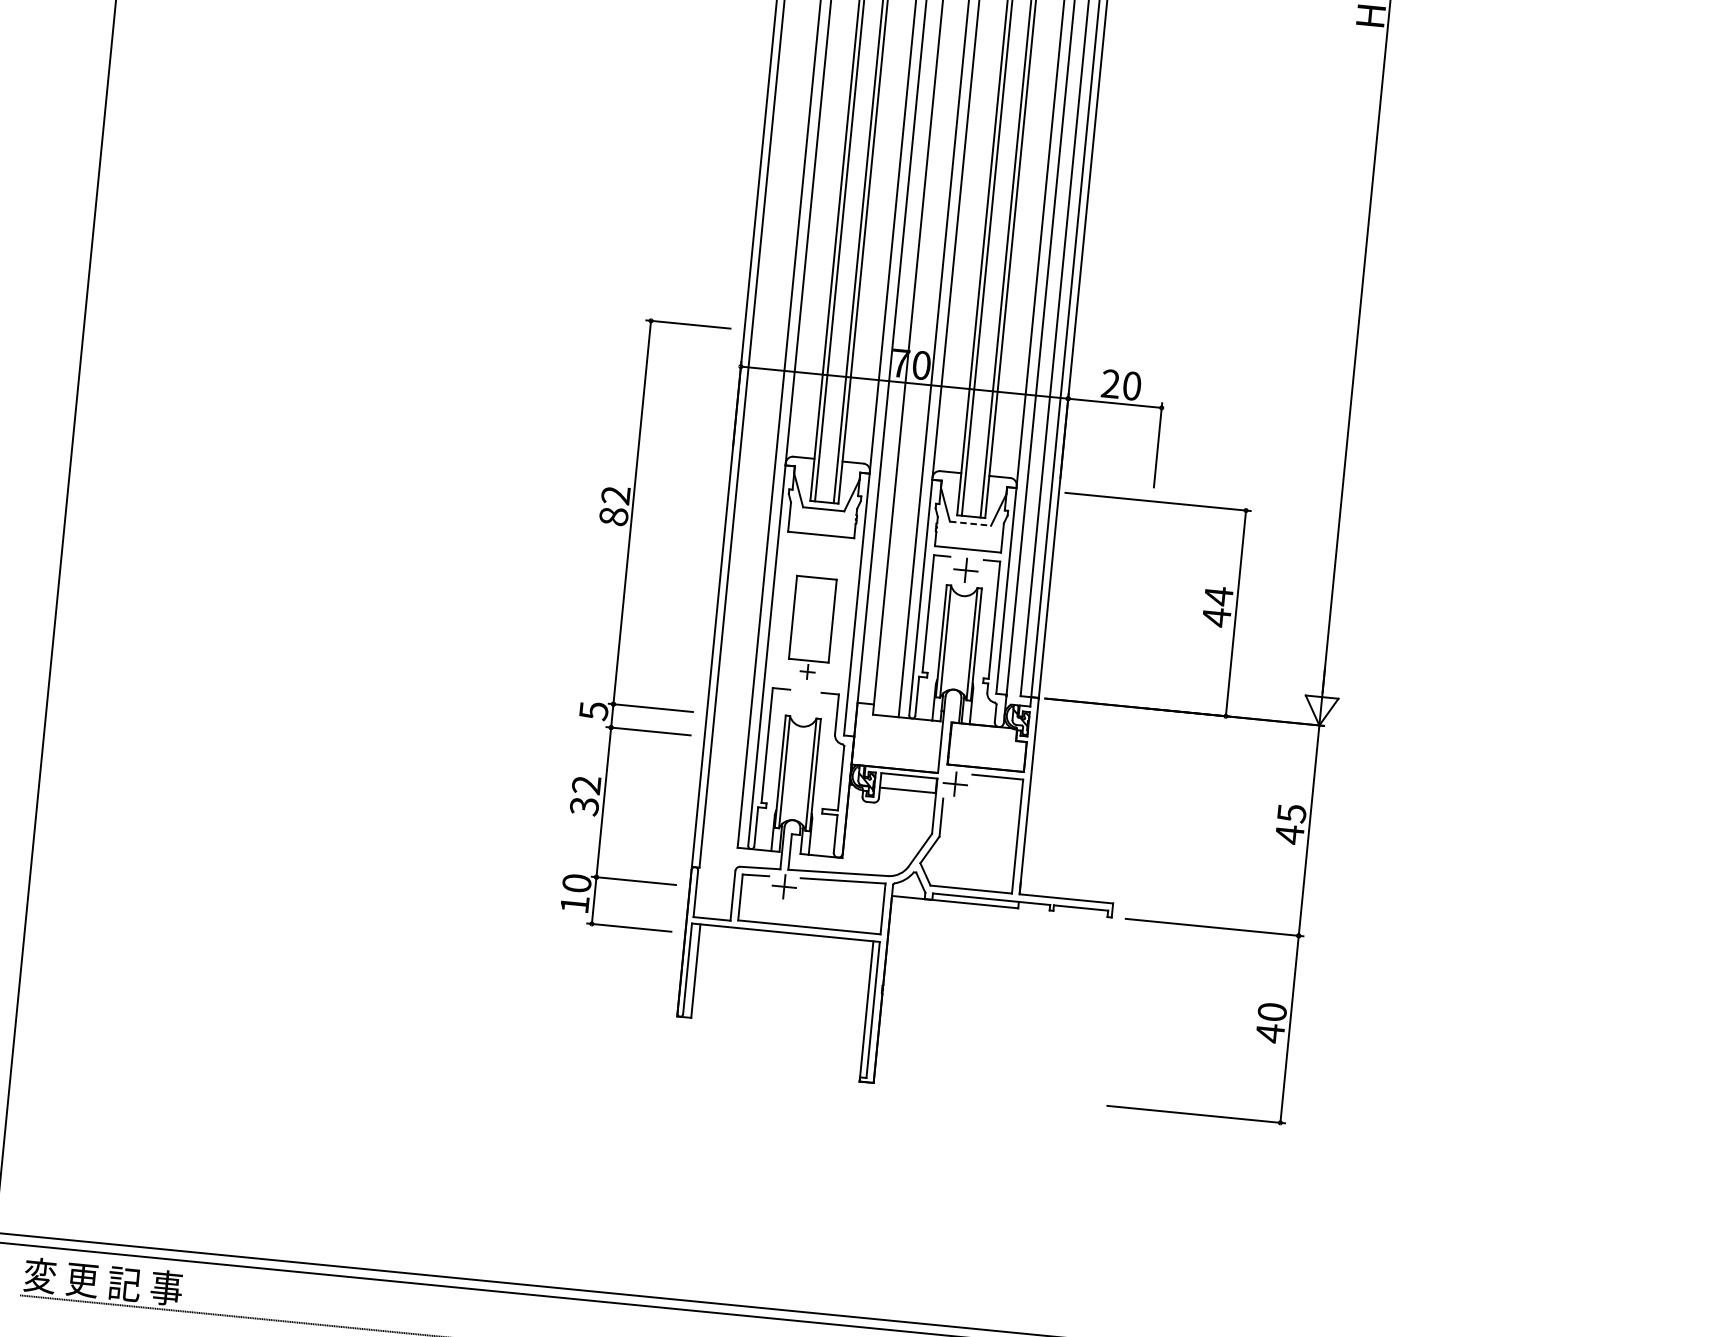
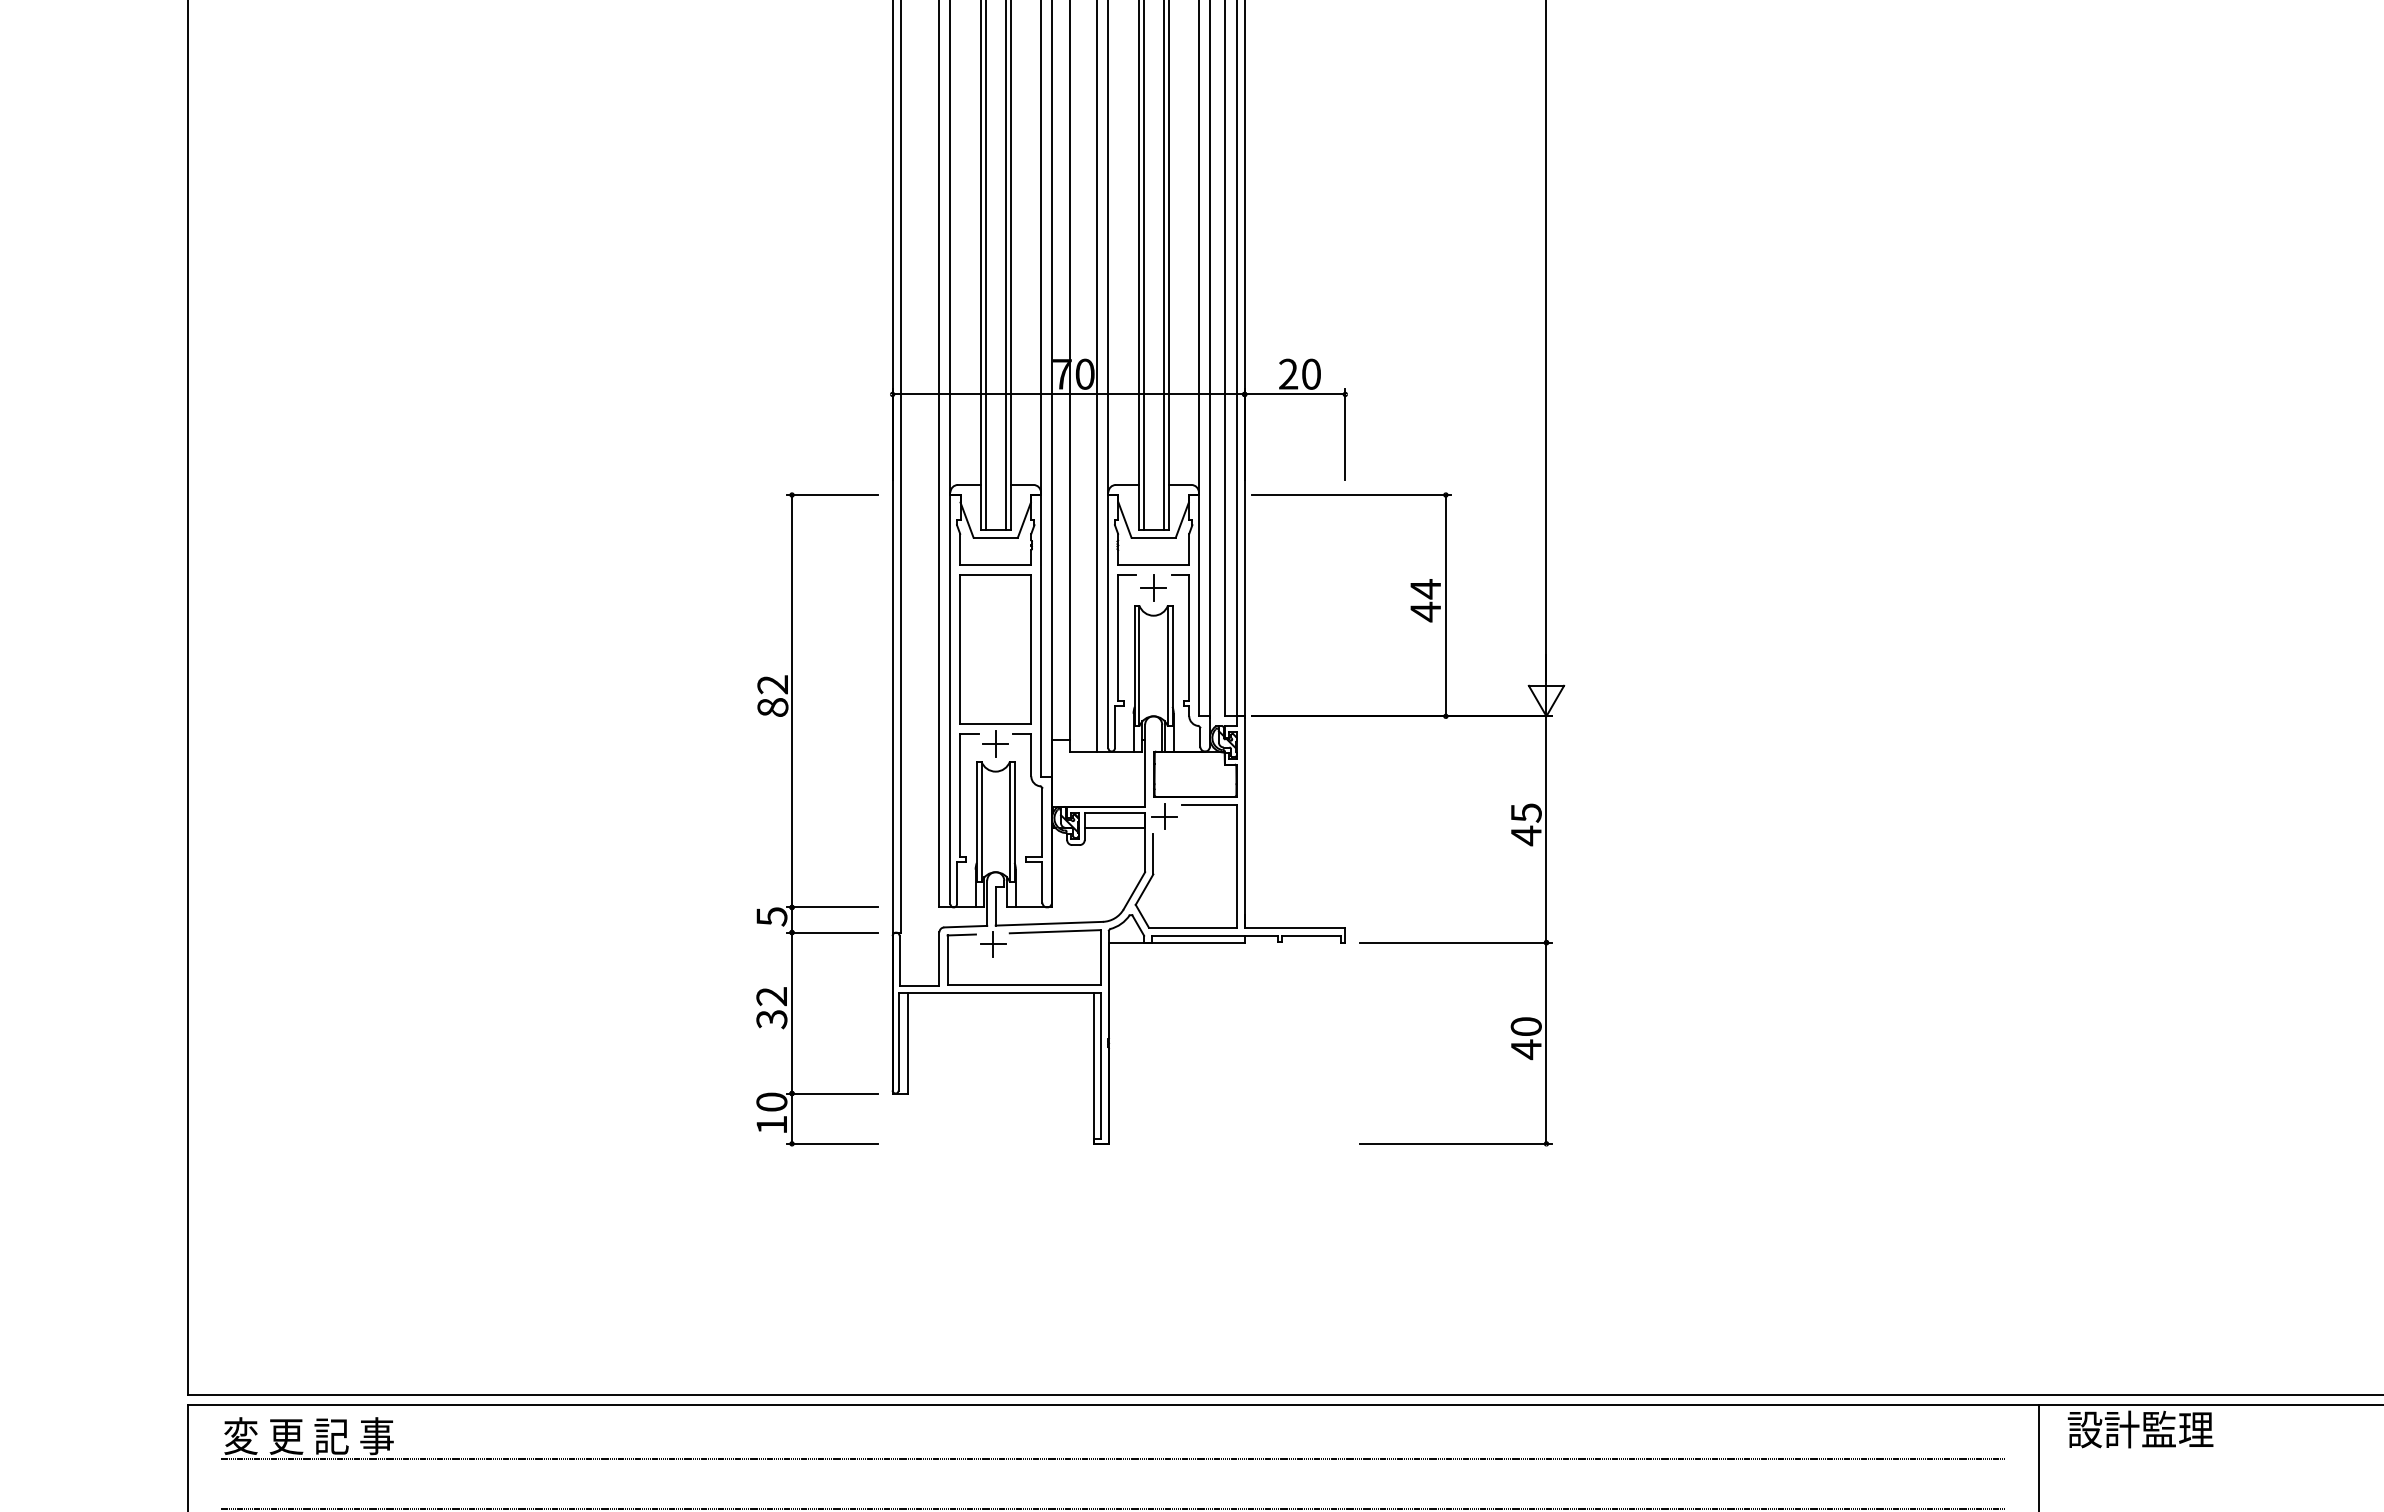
line: (971, 523) -> (1154, 537), dashed -> solid
part: (621, 622) -> (792, 819), moved
part: (811, 627) -> (995, 665), size x1.67

